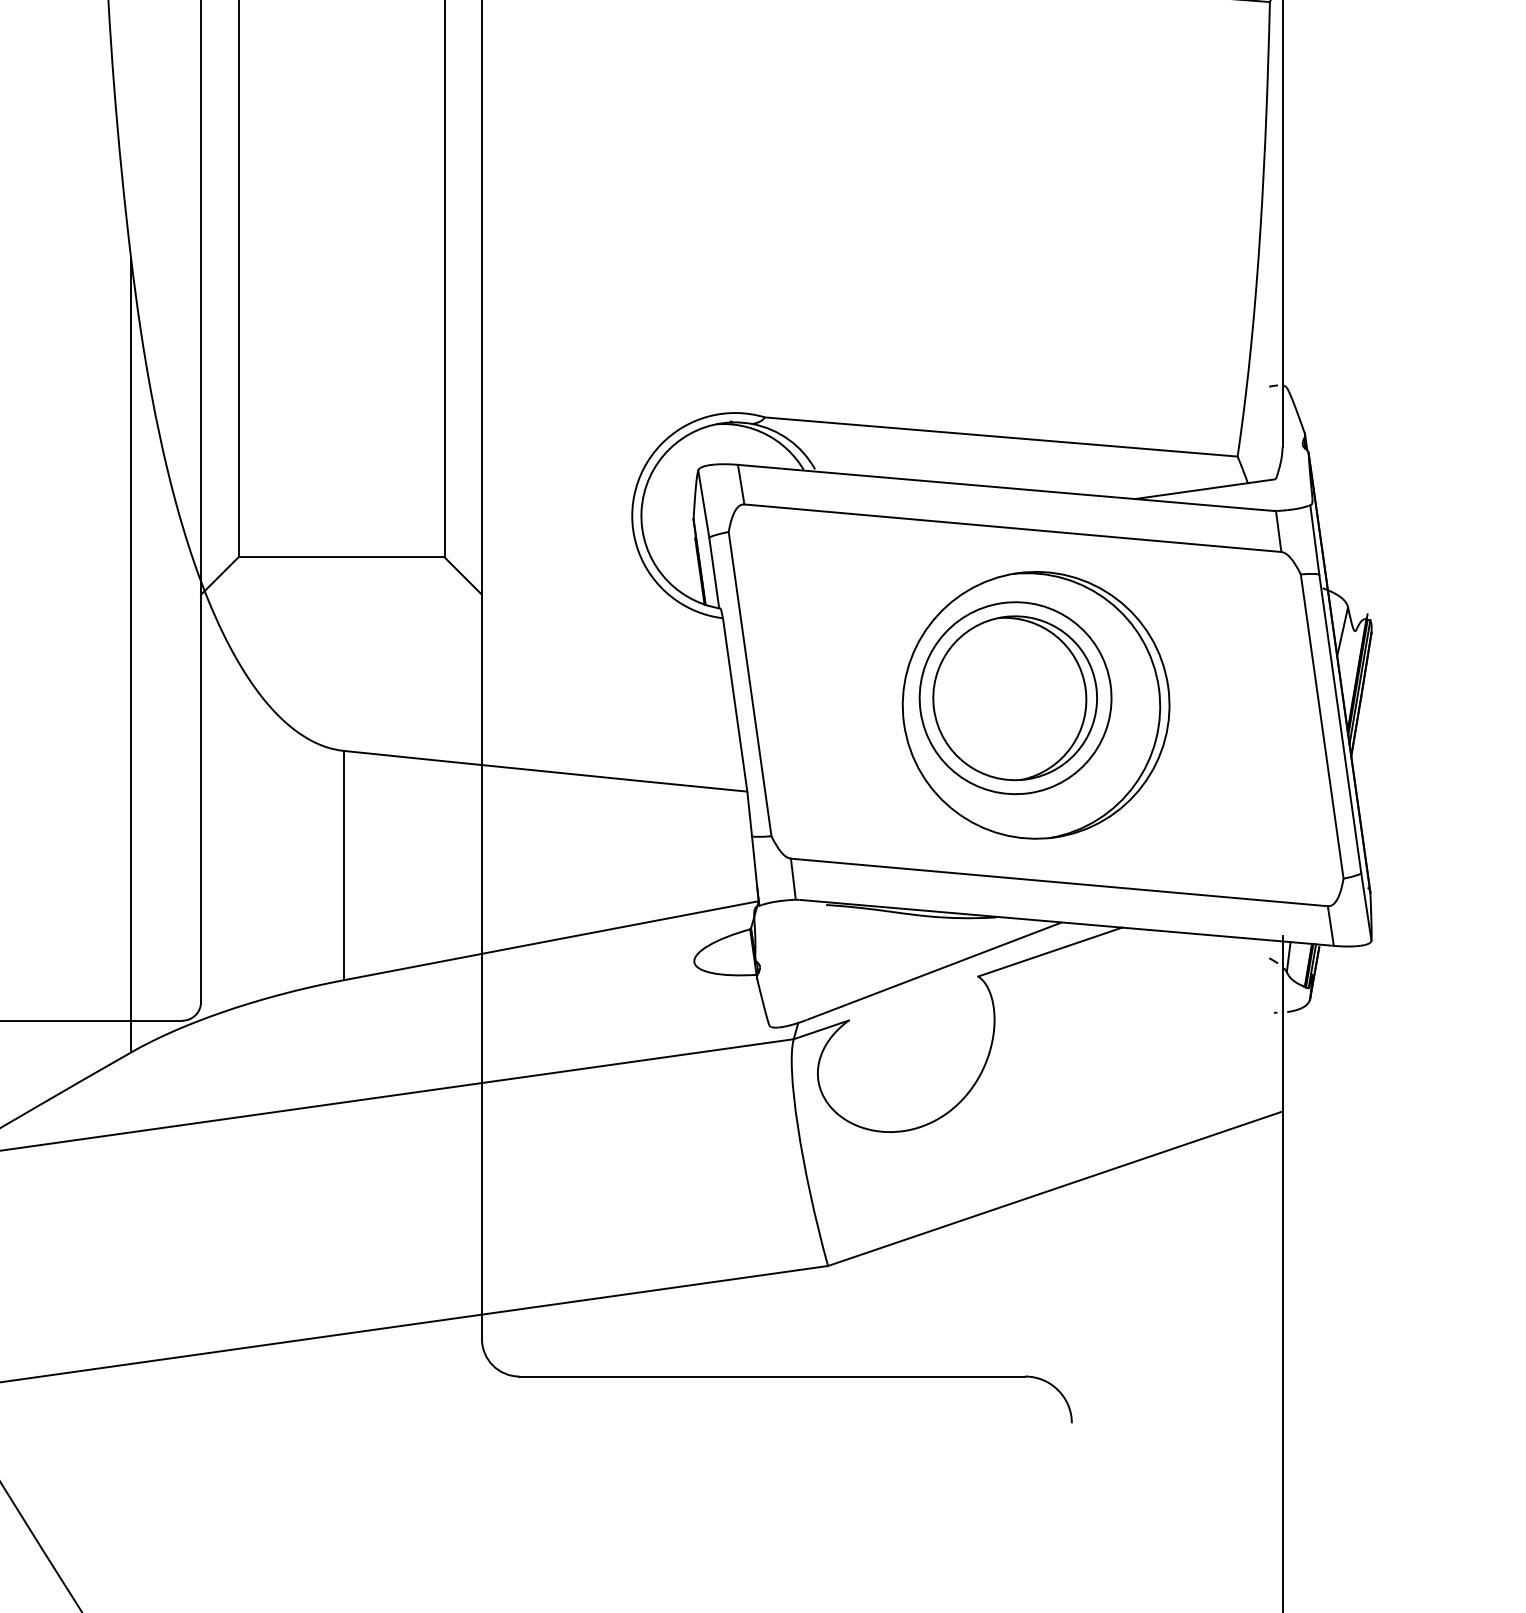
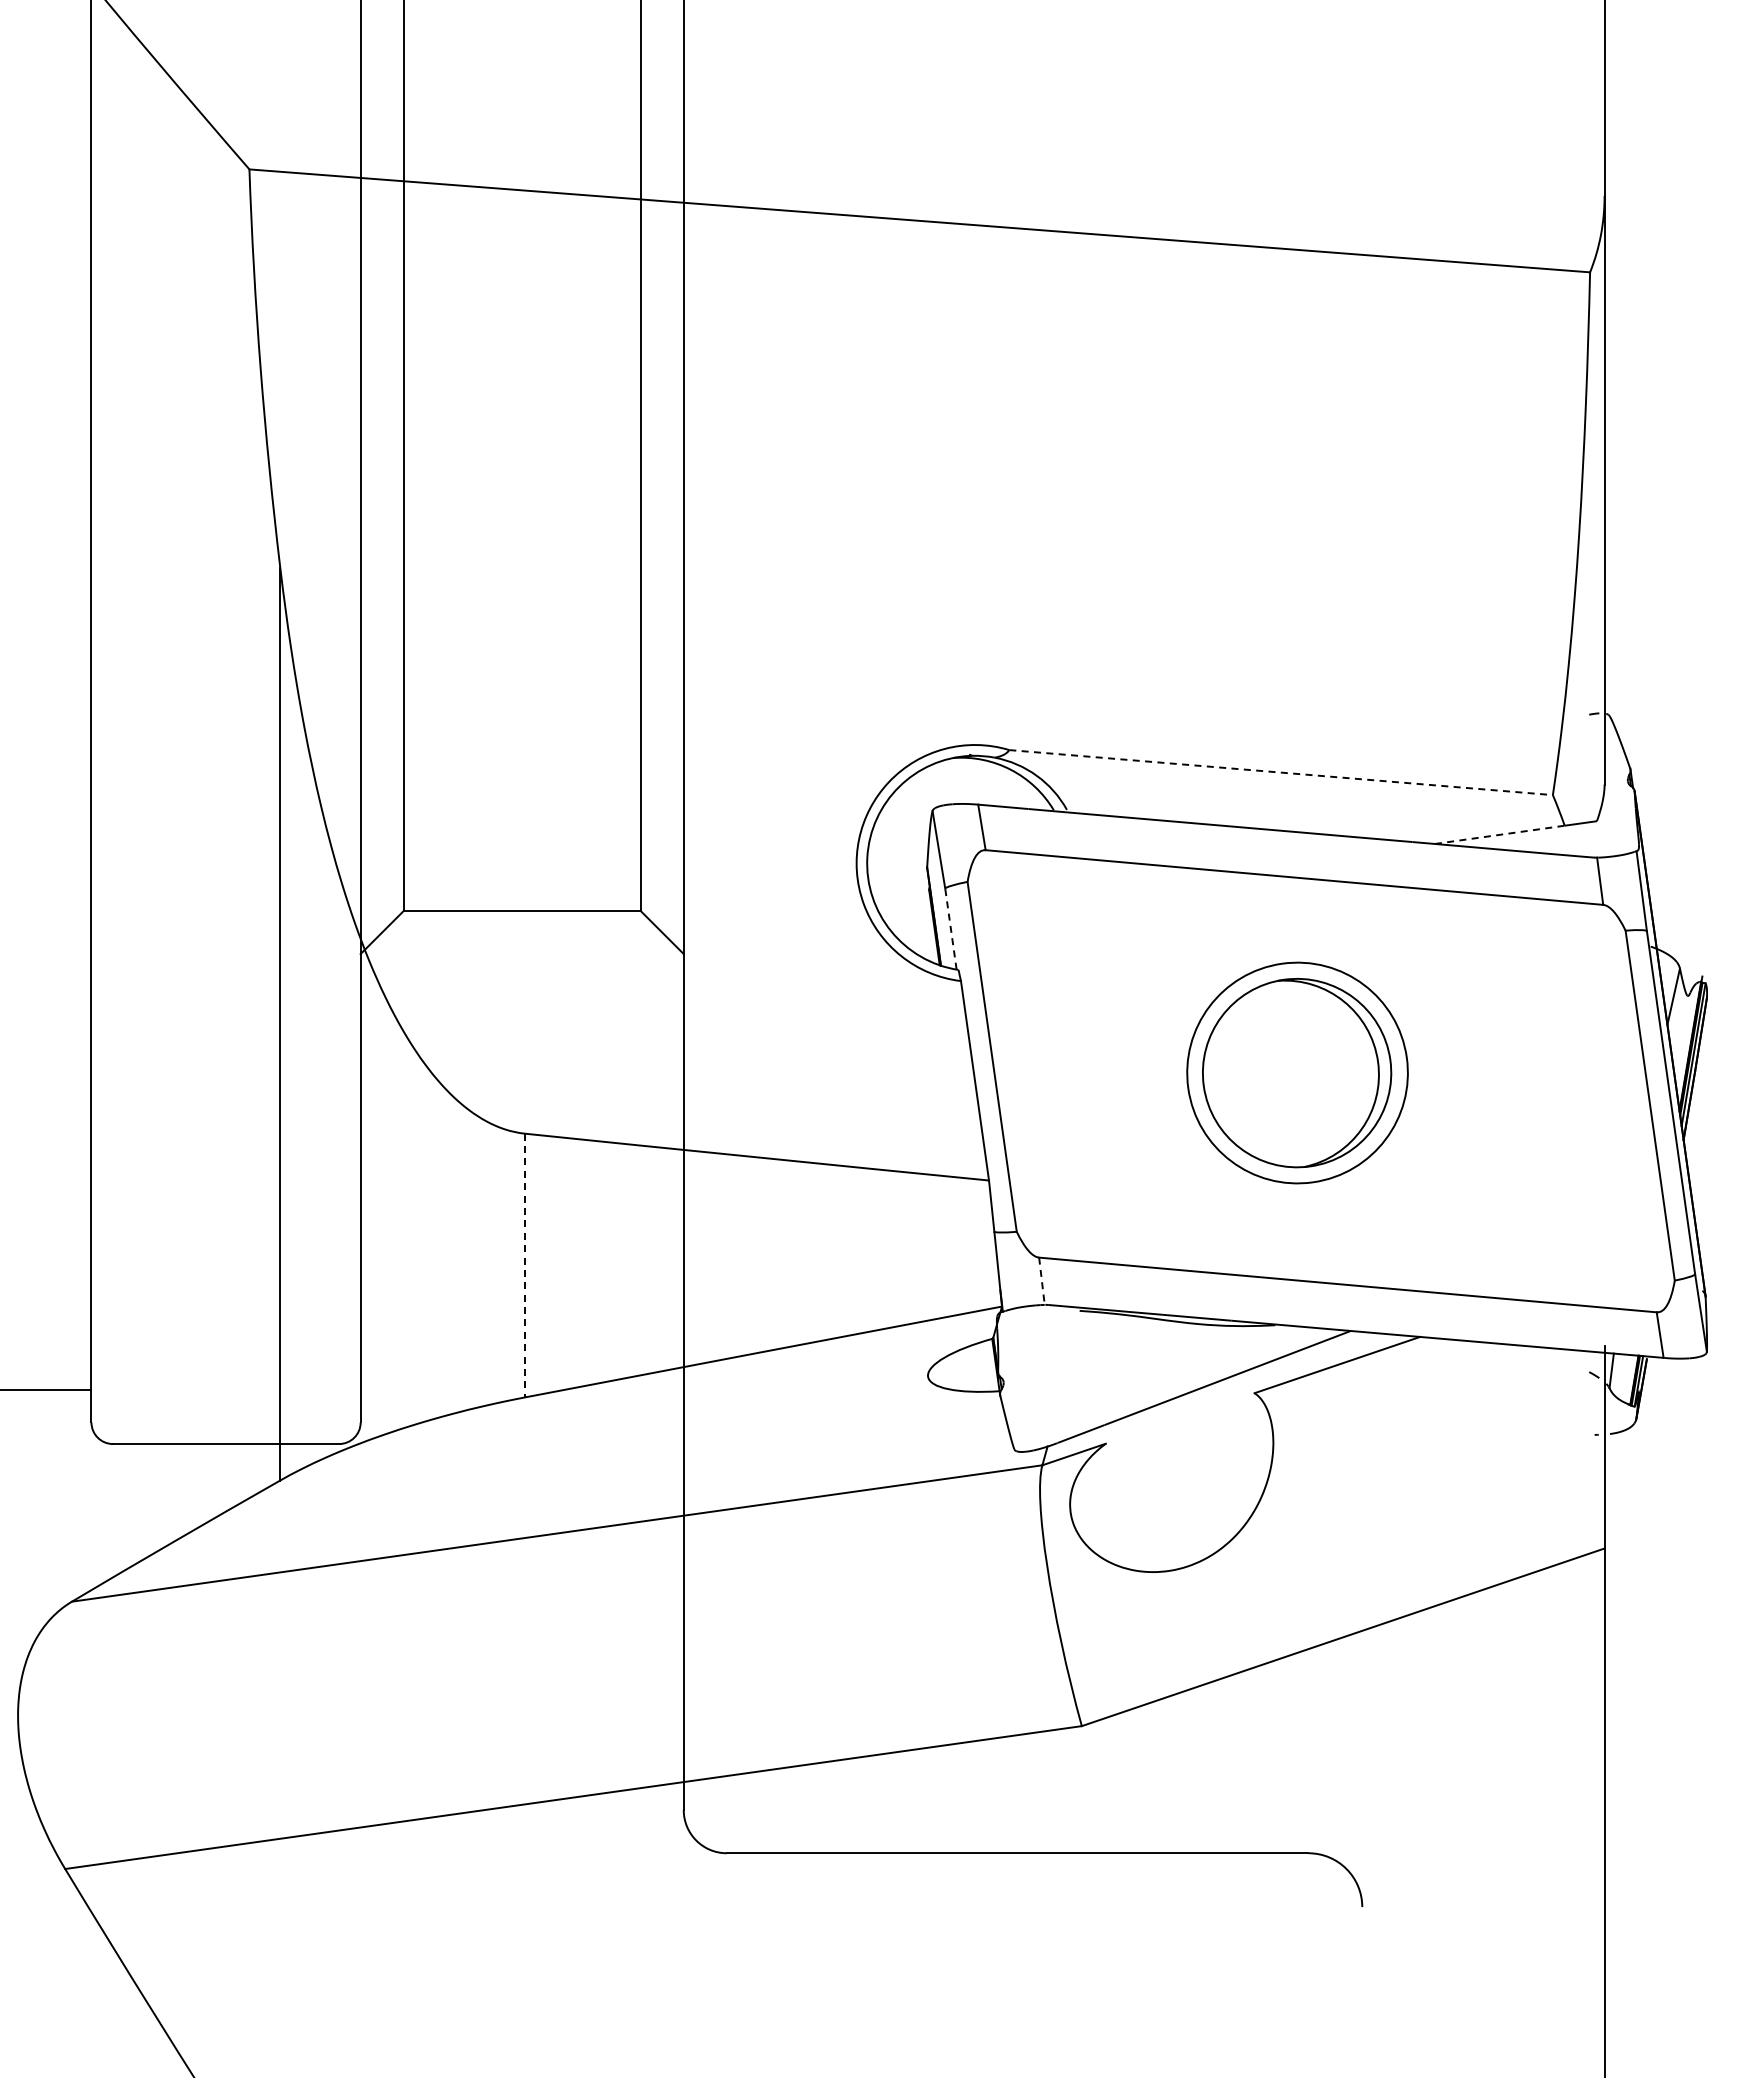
line: (1001, 436) -> (1281, 772), solid -> dashed
line: (1191, 490) -> (1499, 834), solid -> dashed
line: (713, 573) -> (950, 929), solid -> dashed
part: (1035, 704) -> (1320, 1080), removed
line: (343, 865) -> (524, 1265), solid -> dashed
line: (792, 879) -> (1041, 1281), solid -> dashed

